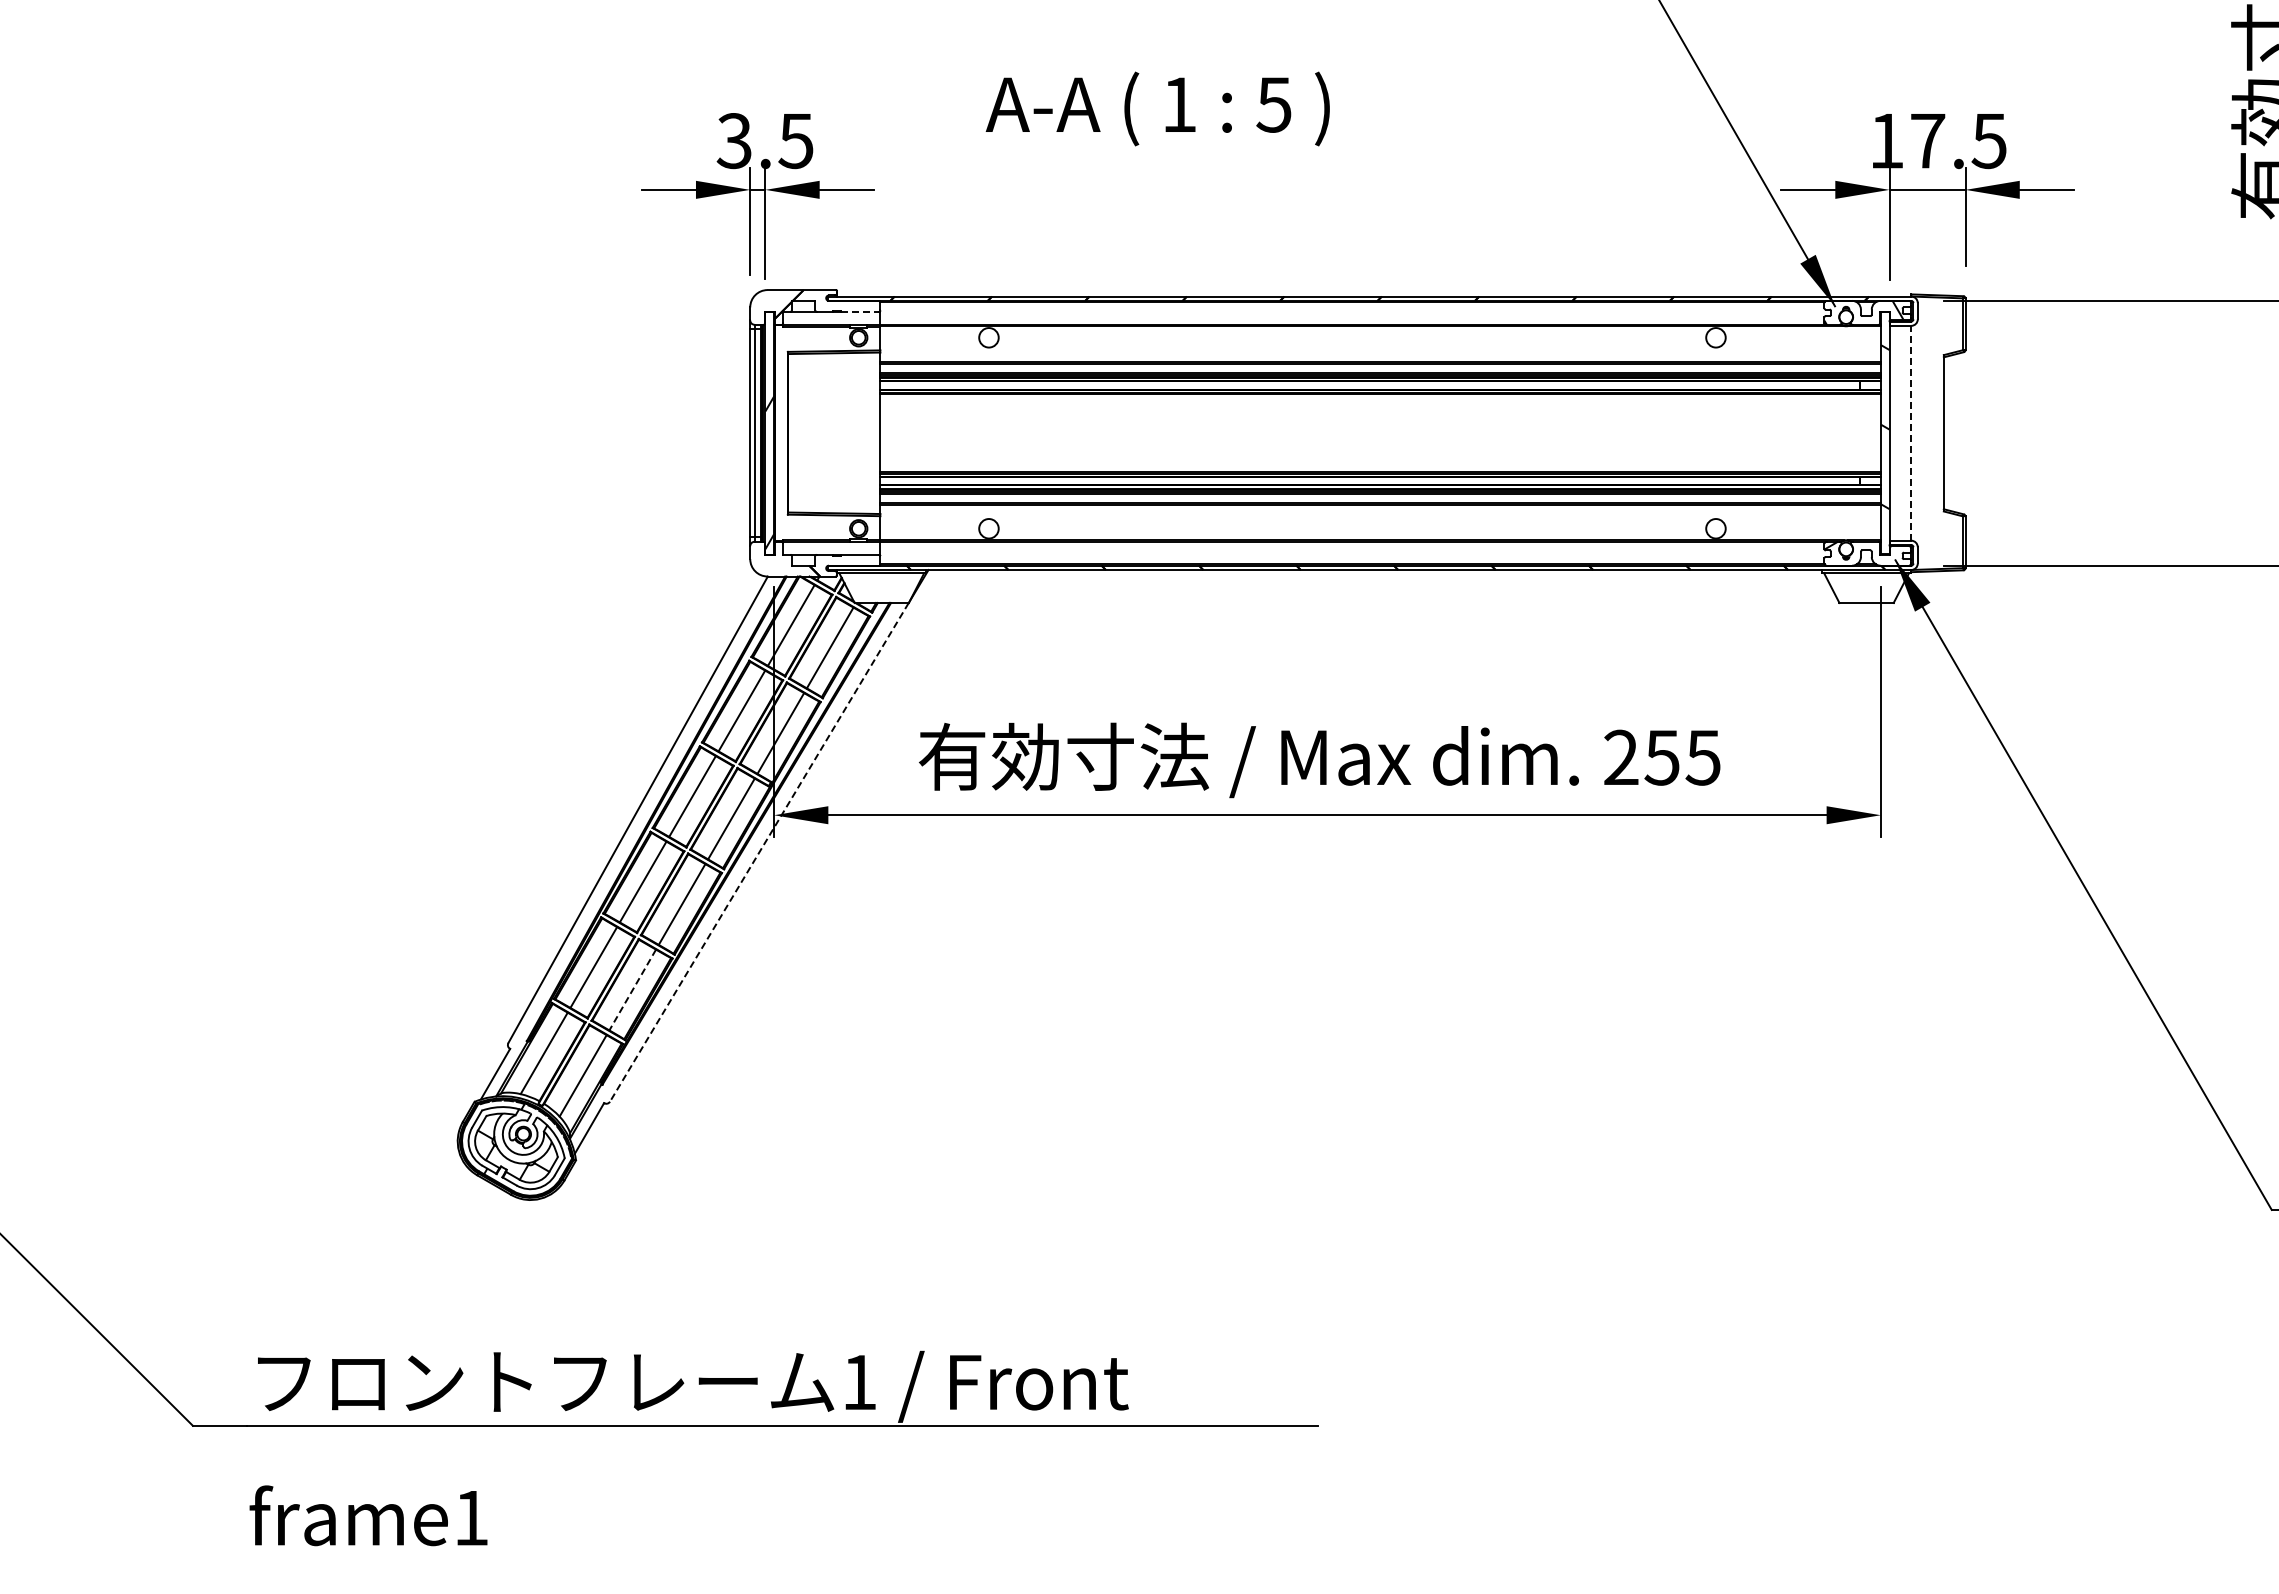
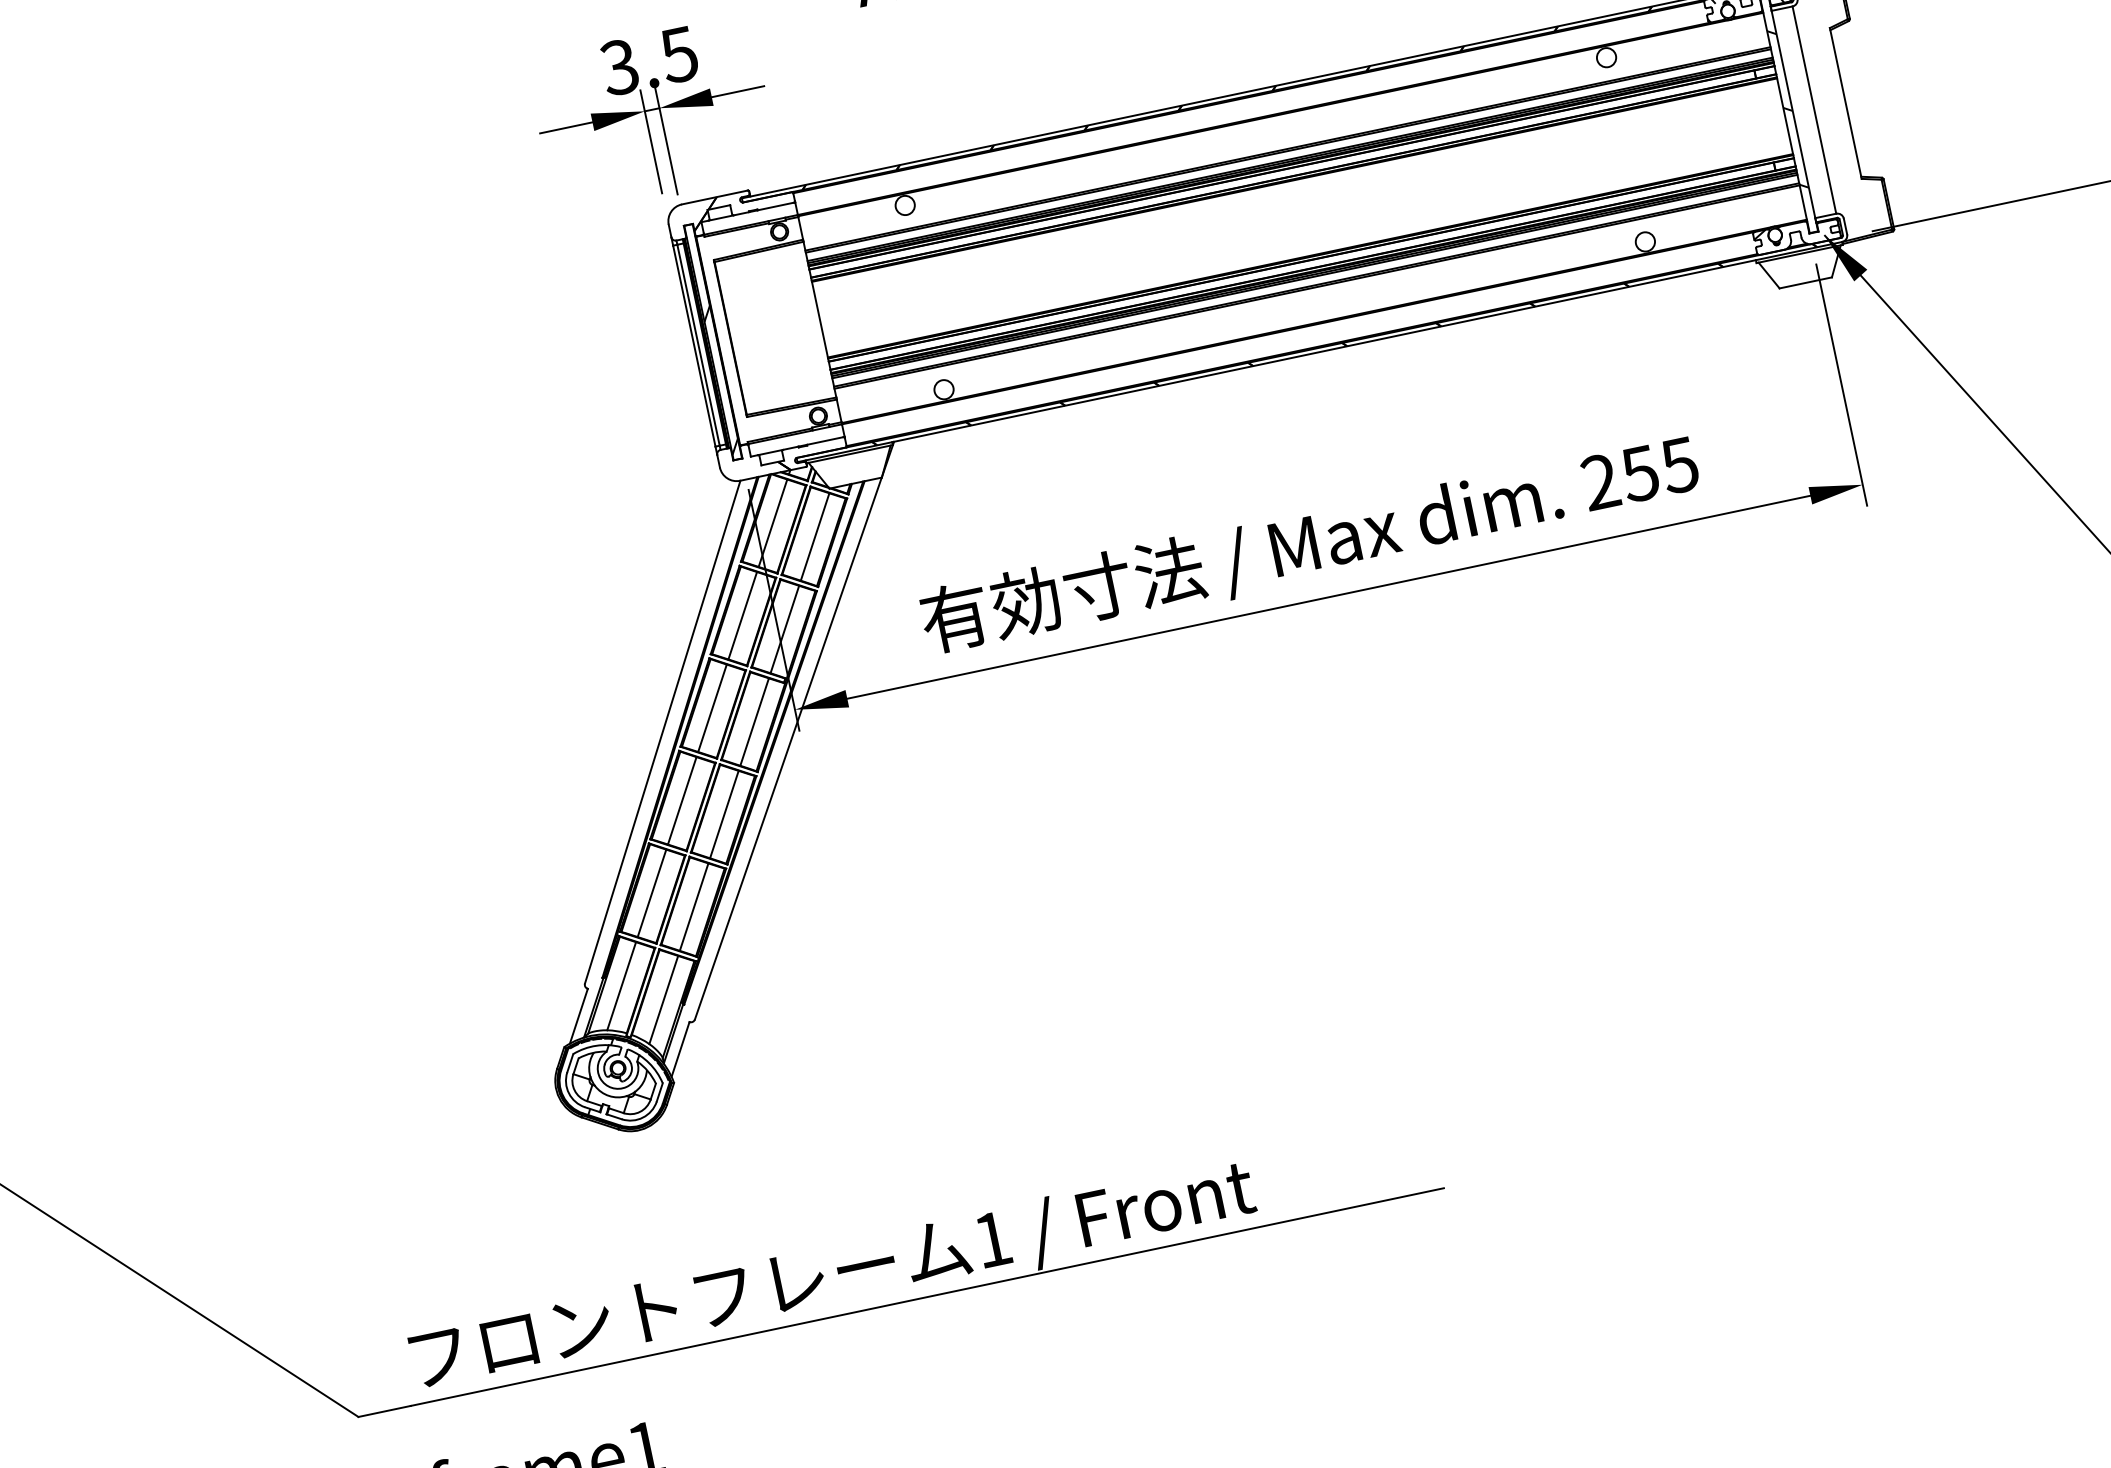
line: (860, 311) -> (775, 206), dashed -> solid
line: (1911, 432) -> (1814, 109), dashed -> solid
line: (759, 852) -> (788, 748), dashed -> solid
line: (632, 990) -> (694, 907), dashed -> solid

